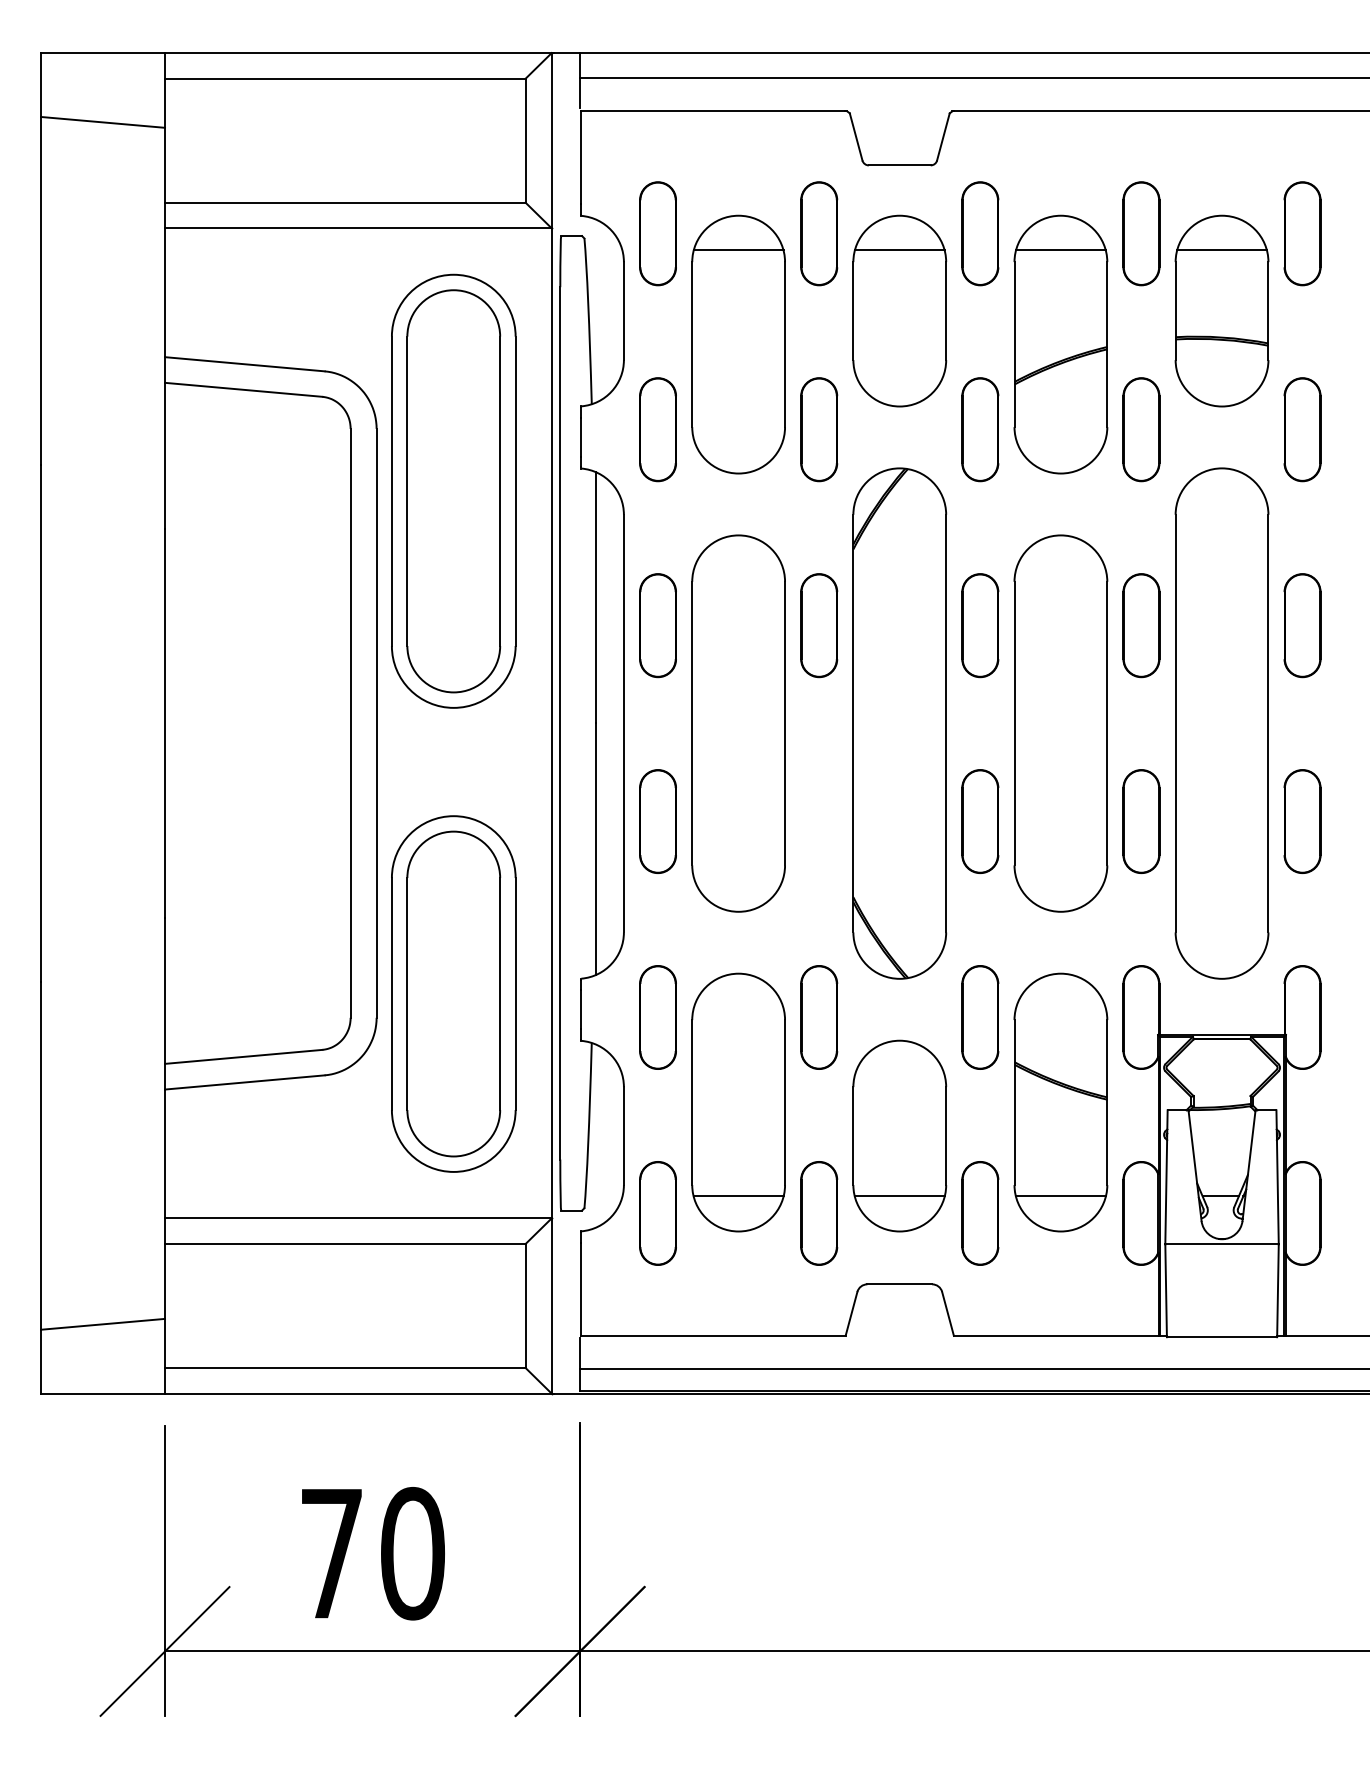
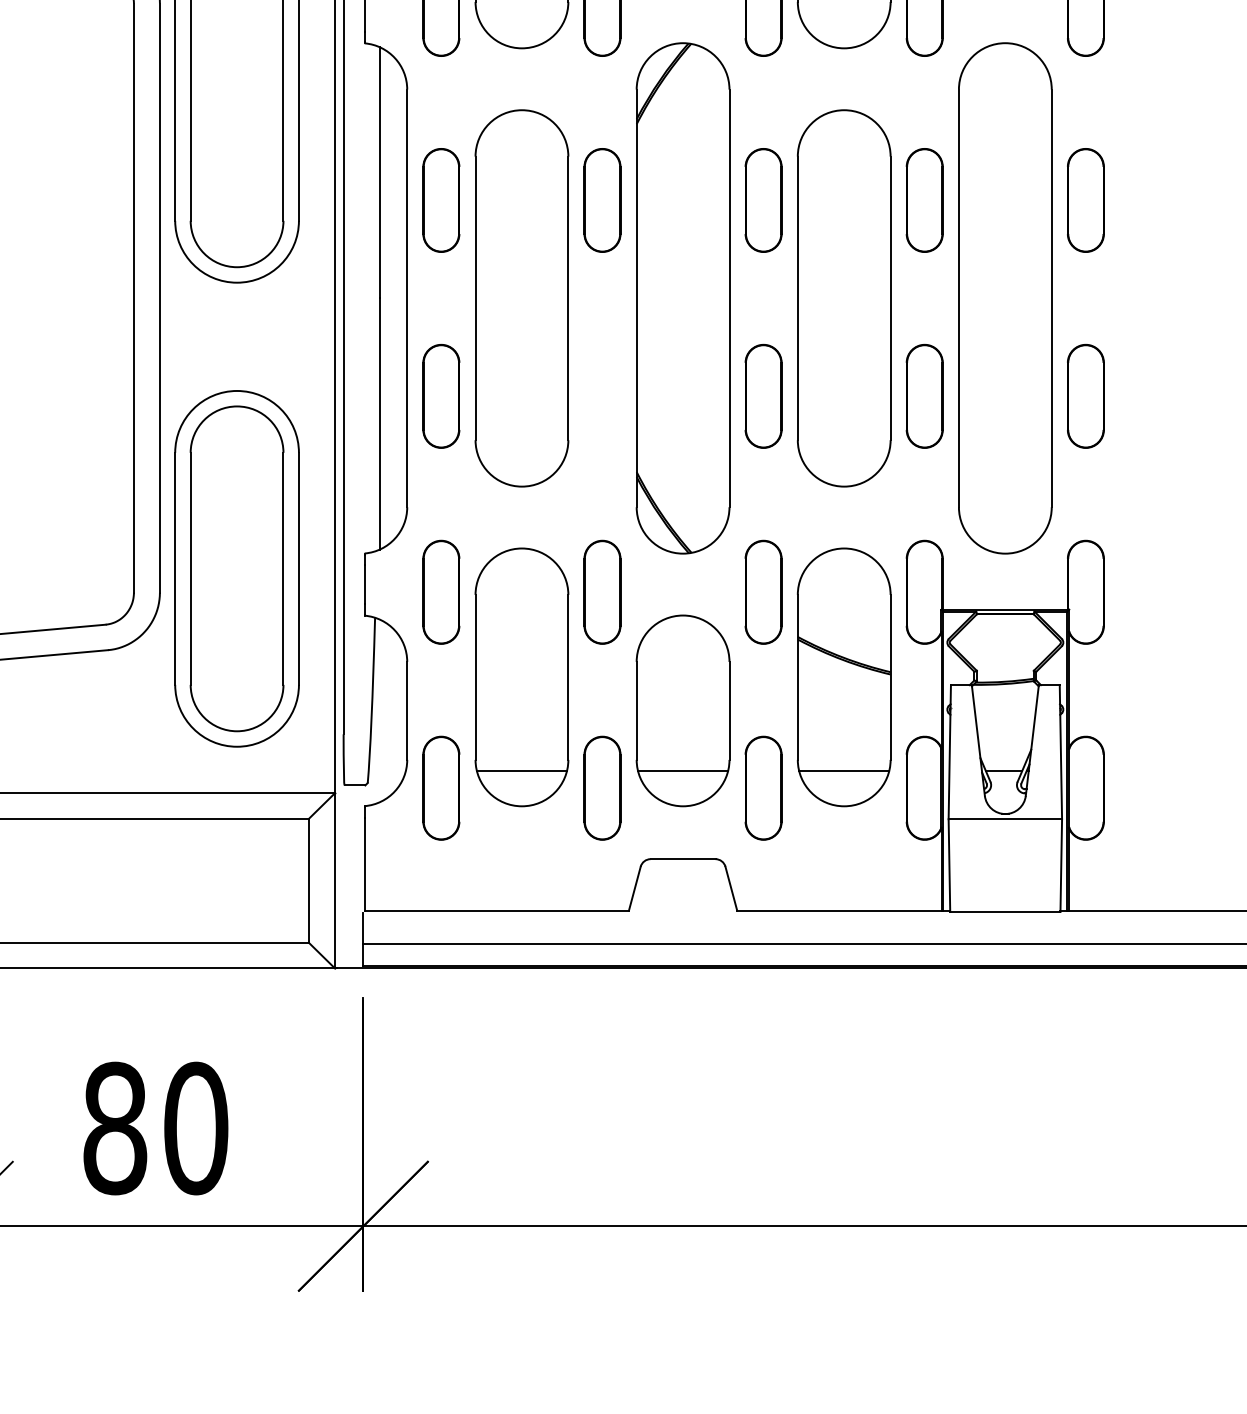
text: (331, 1553) -> (114, 1128), 70 -> 80

